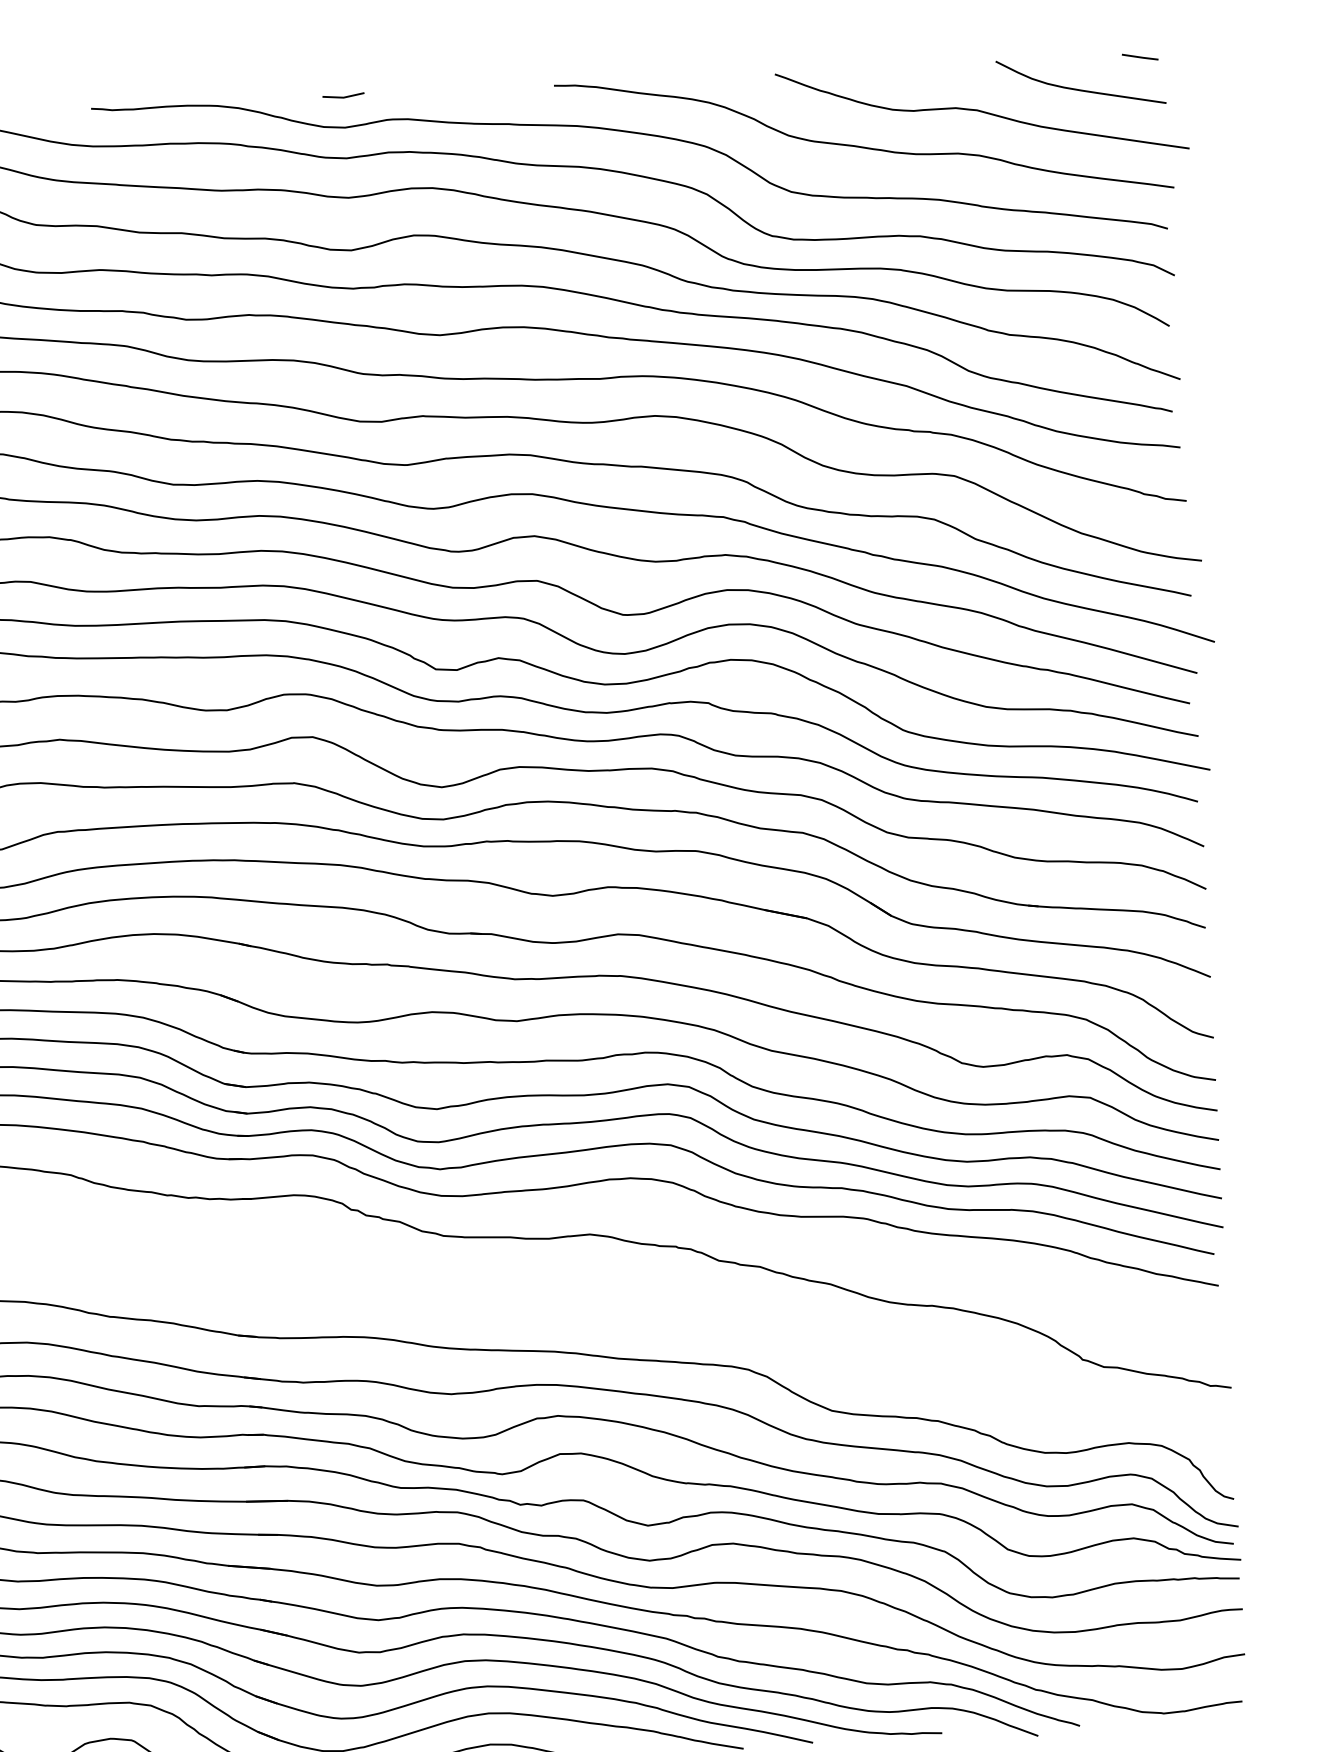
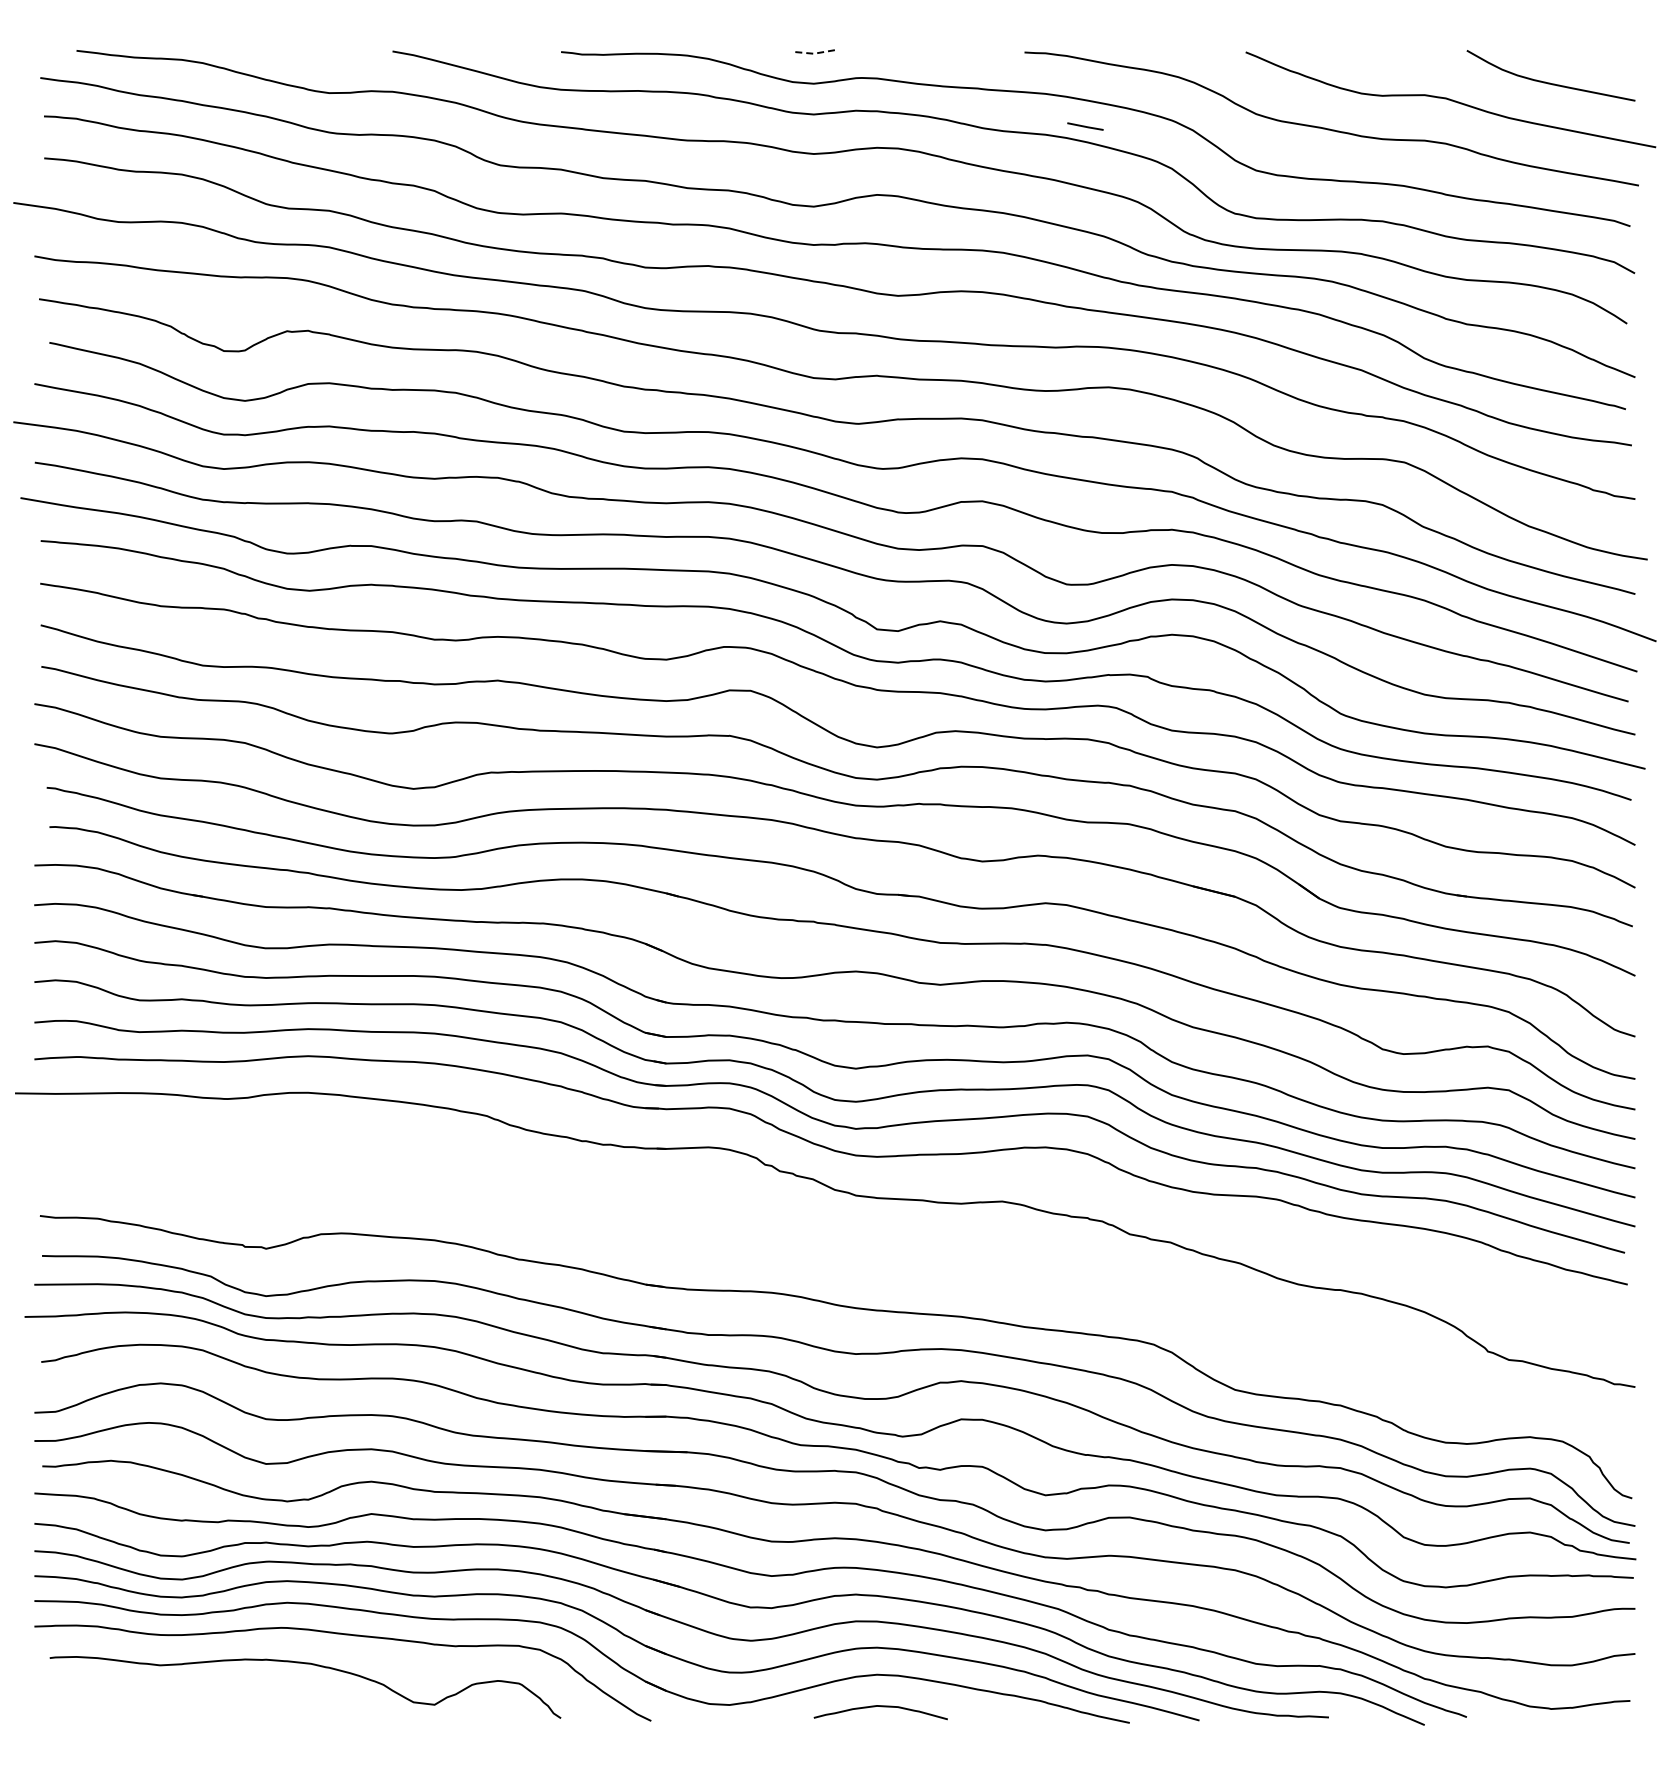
line: (1140, 57) -> (1085, 126), moved
line: (343, 97) -> (813, 53), solid -> dashed

